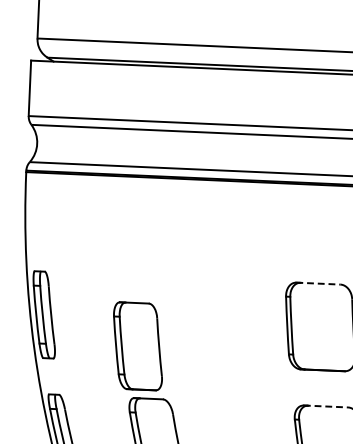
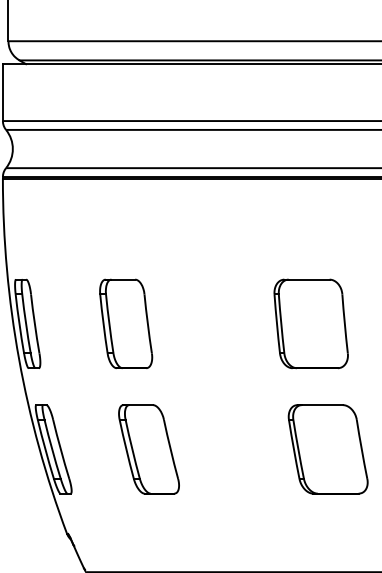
line: (318, 283) -> (307, 279), dashed -> solid
part: (138, 345) -> (126, 323), moved
line: (326, 406) -> (320, 405), dashed -> solid

